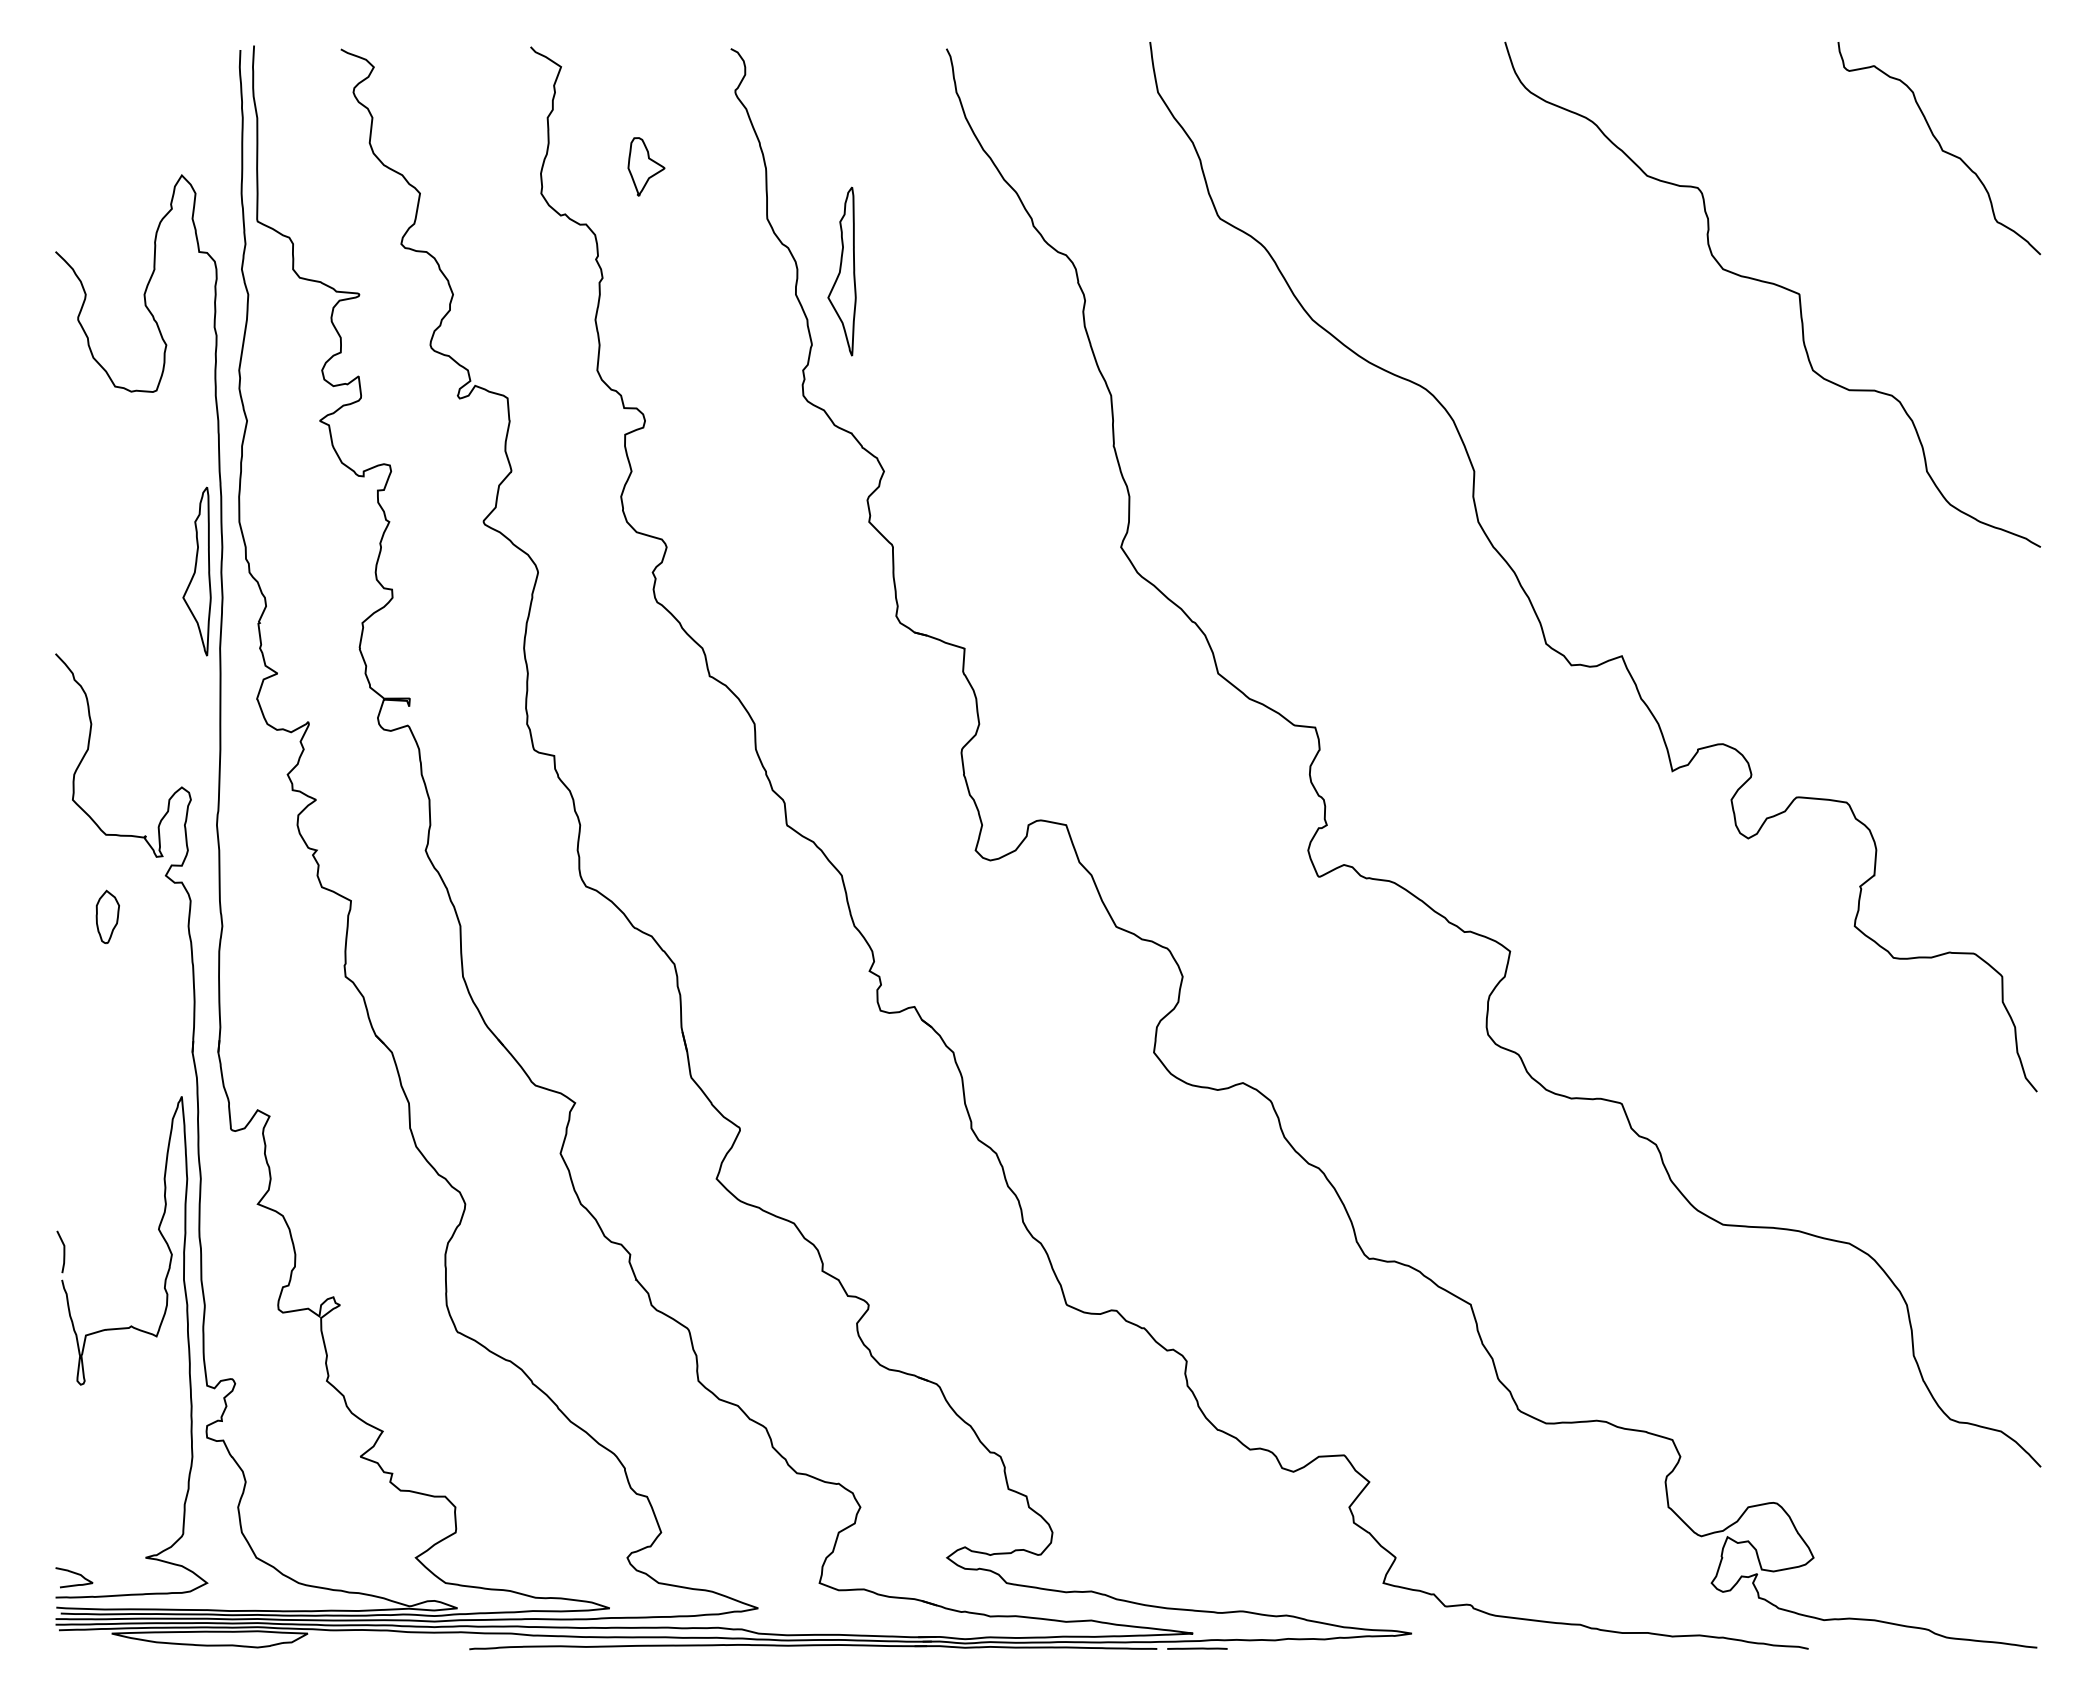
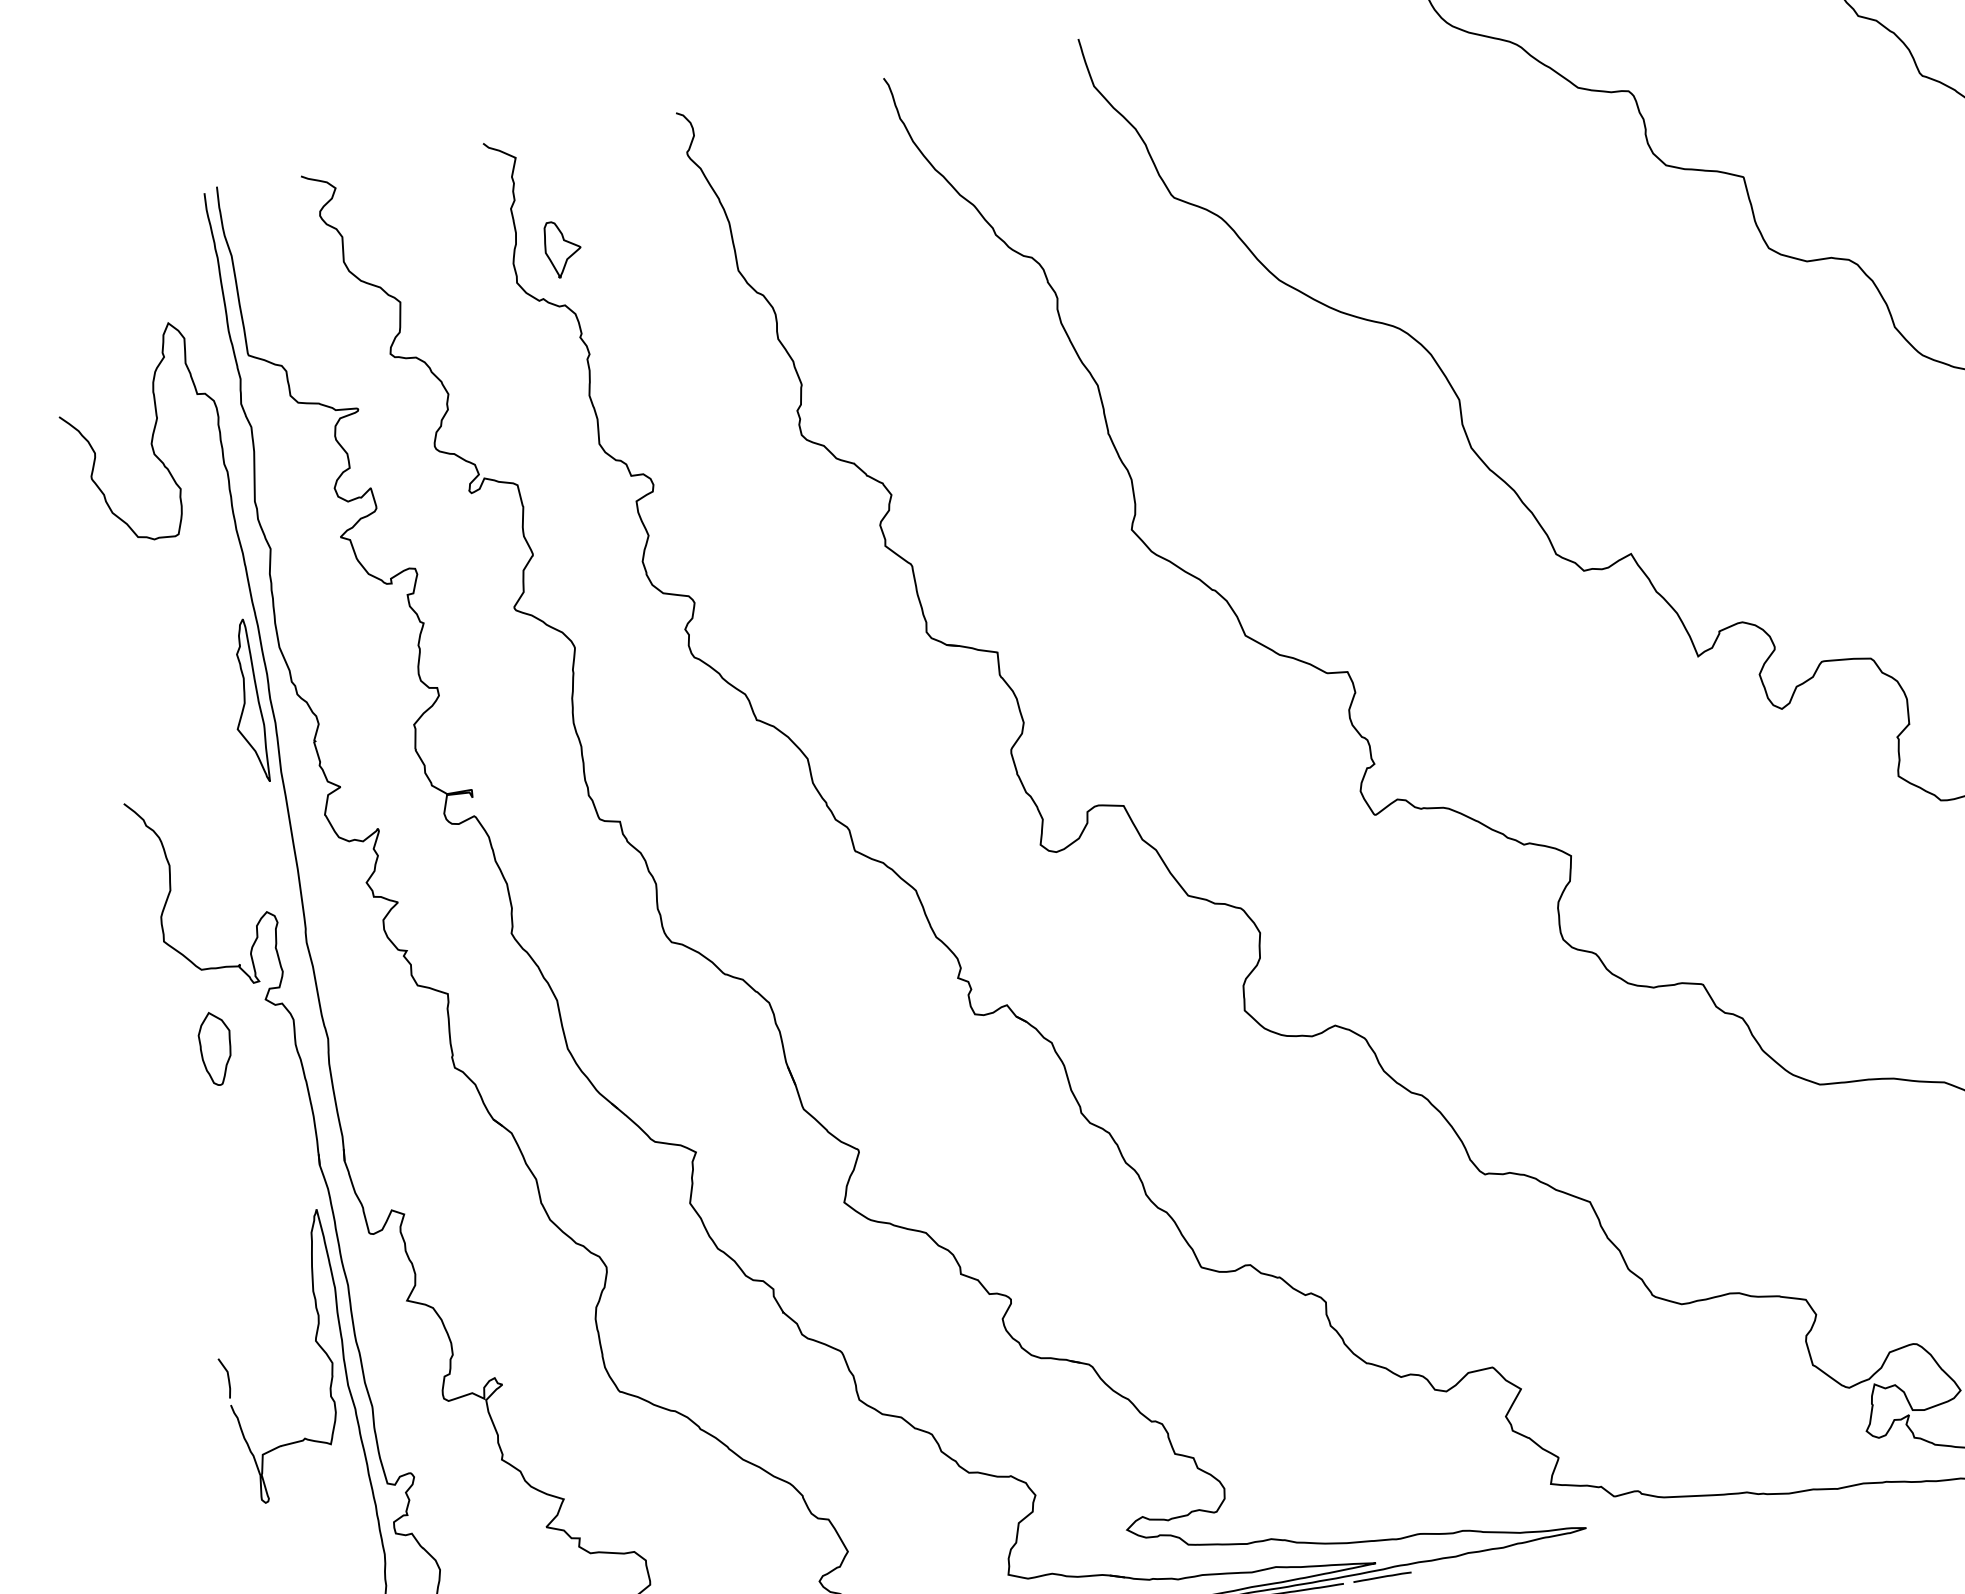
part: (646, 166) -> (562, 248), moved
part: (841, 271) -> (818, 309), removed
part: (107, 916) -> (216, 1048), size x1.43

